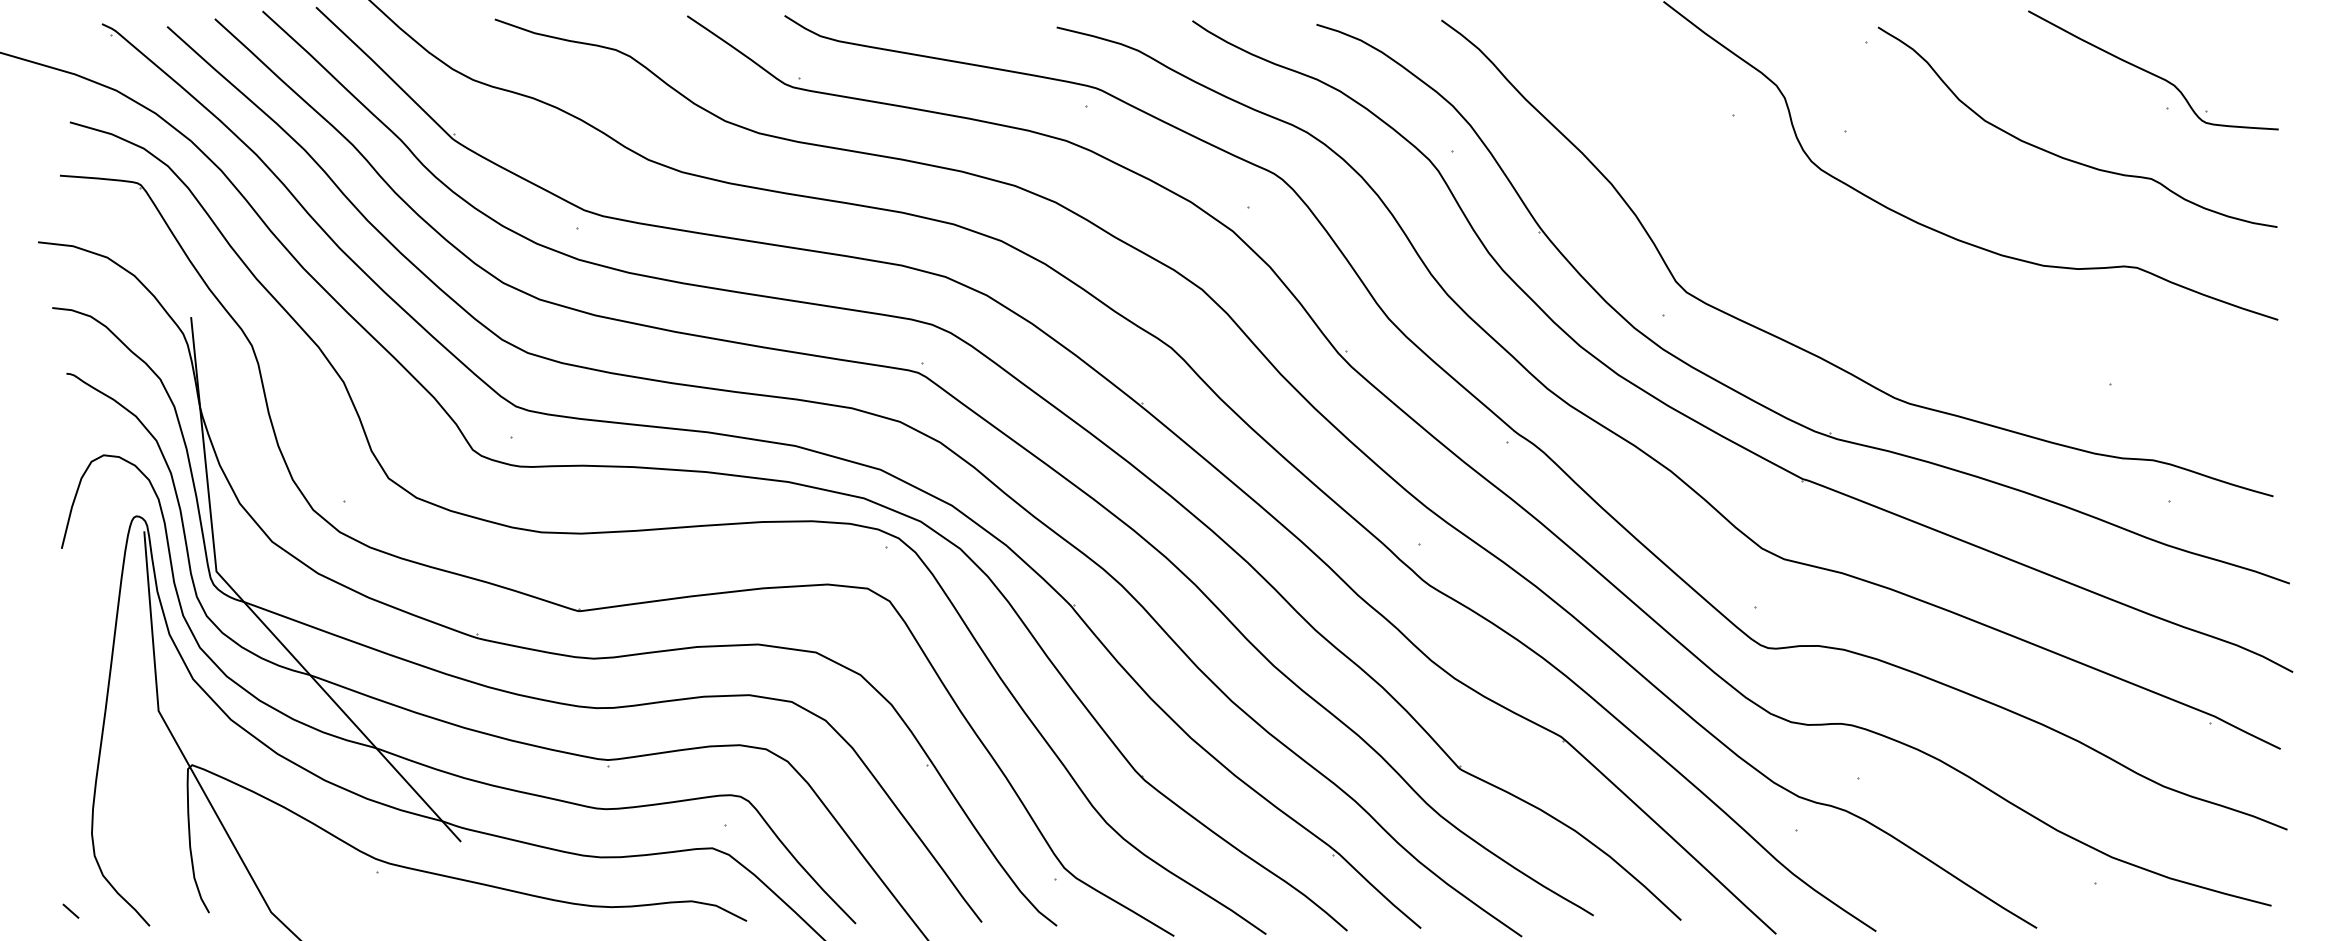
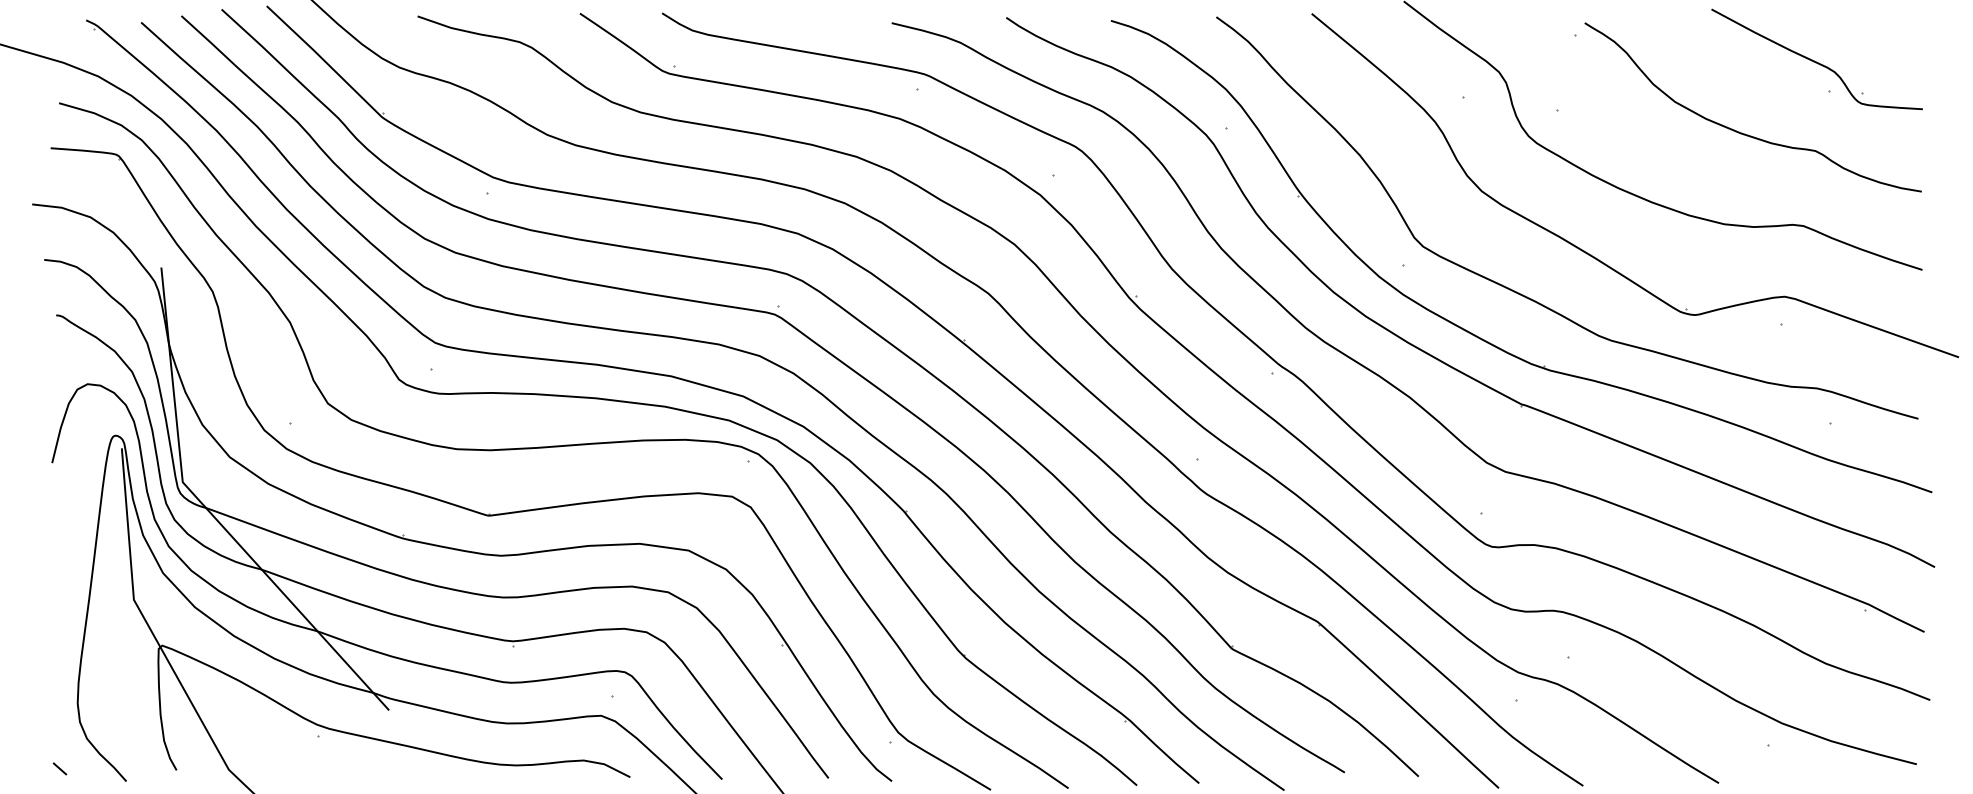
part: (1888, 303) -> (1593, 256), added

